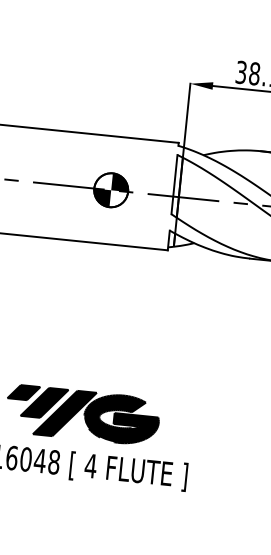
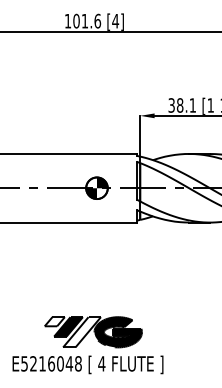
fill: (23, 392) -> (54, 321), removed
fill: (63, 413) -> (81, 332), removed

